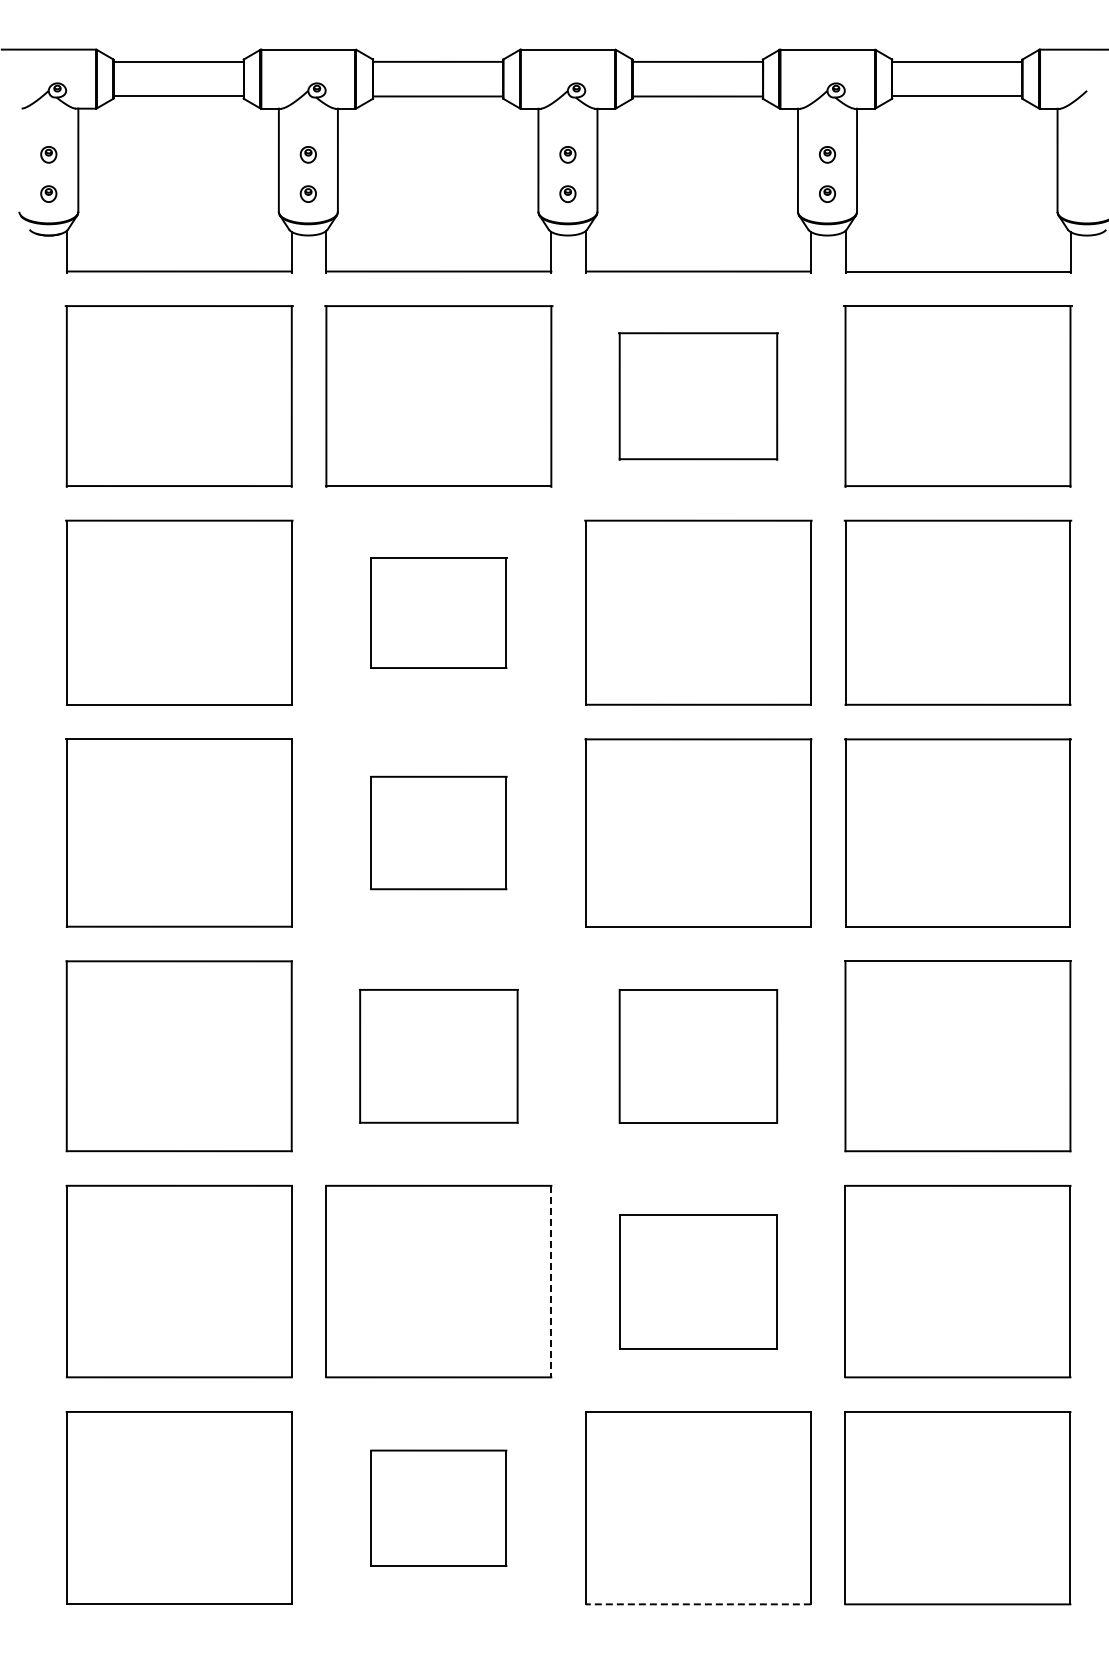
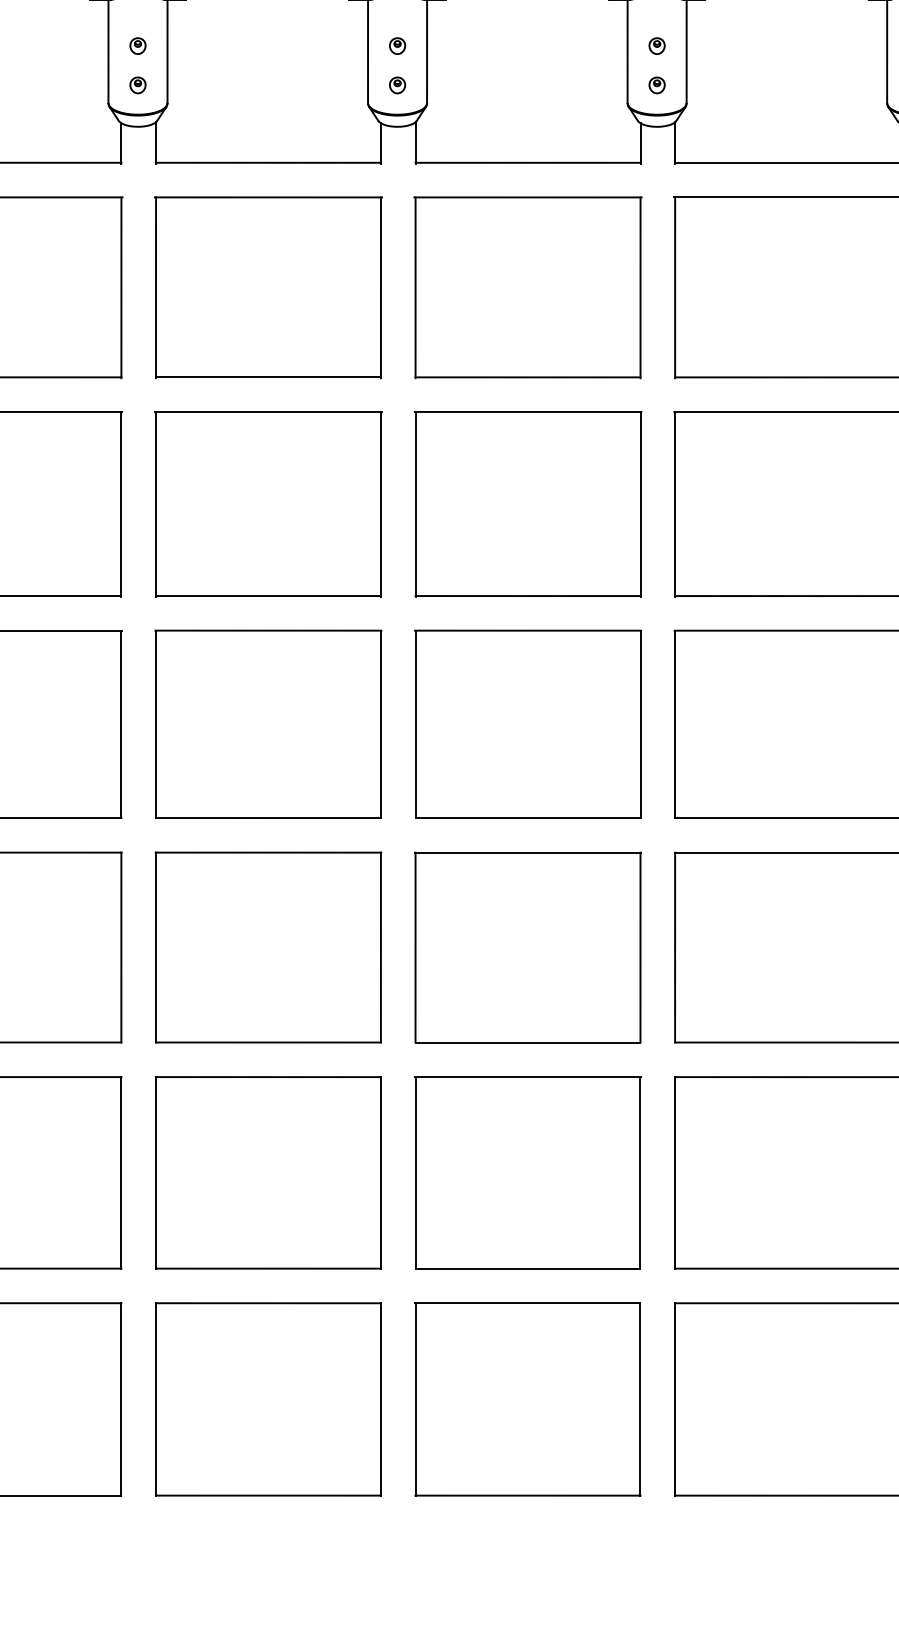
part: (698, 396) -> (528, 287), size x1.43
part: (438, 612) -> (268, 503), size x1.67
part: (438, 832) -> (268, 723), size x1.67
part: (438, 1056) -> (268, 947), size x1.43
part: (698, 1056) -> (528, 947), size x1.43
line: (551, 1281) -> (381, 1172), dashed -> solid
part: (698, 1281) -> (528, 1172), size x1.43
part: (438, 1508) -> (268, 1399), size x1.67
line: (697, 1604) -> (527, 1495), dashed -> solid

